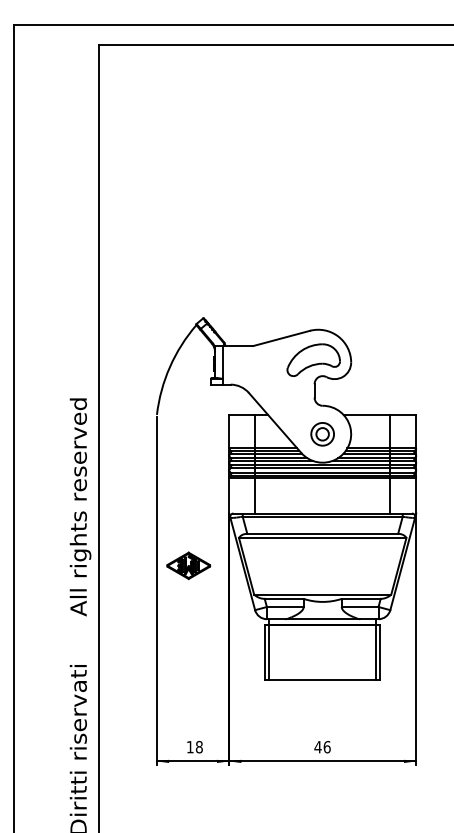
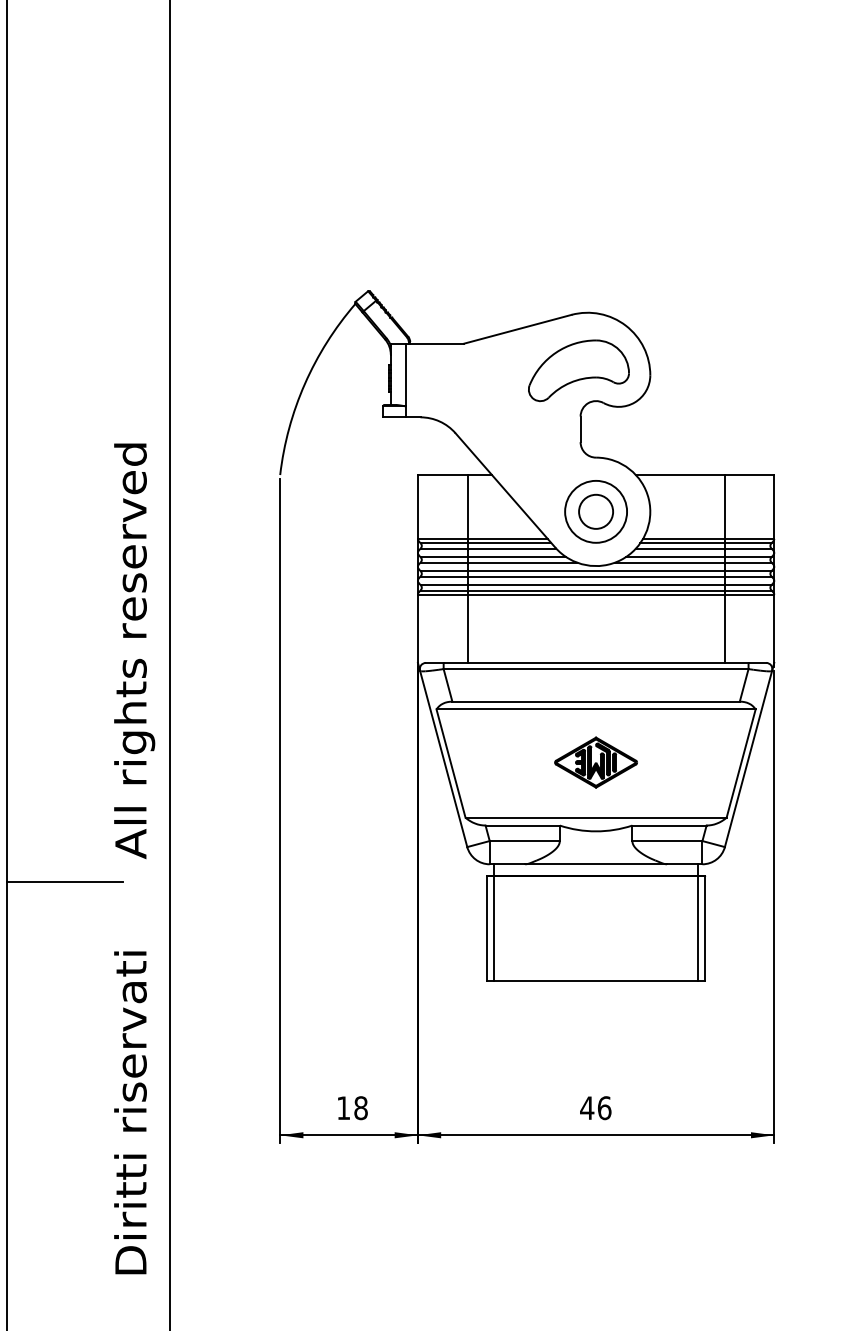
part: (322, 434) -> (595, 512), size x1.43
part: (188, 565) -> (595, 761), moved
line: (43, 628) -> (64, 882), added

